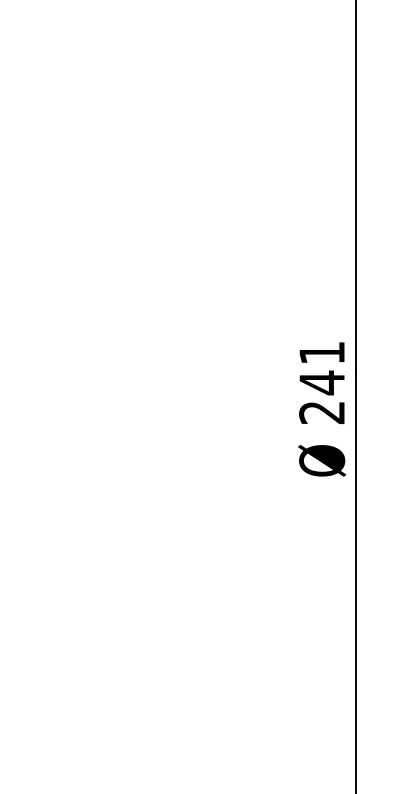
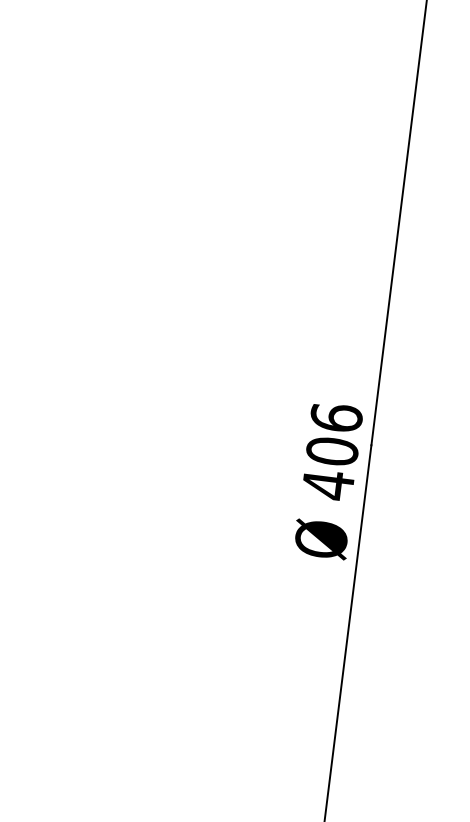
text: (322, 383) -> (332, 452), 241 -> 406

